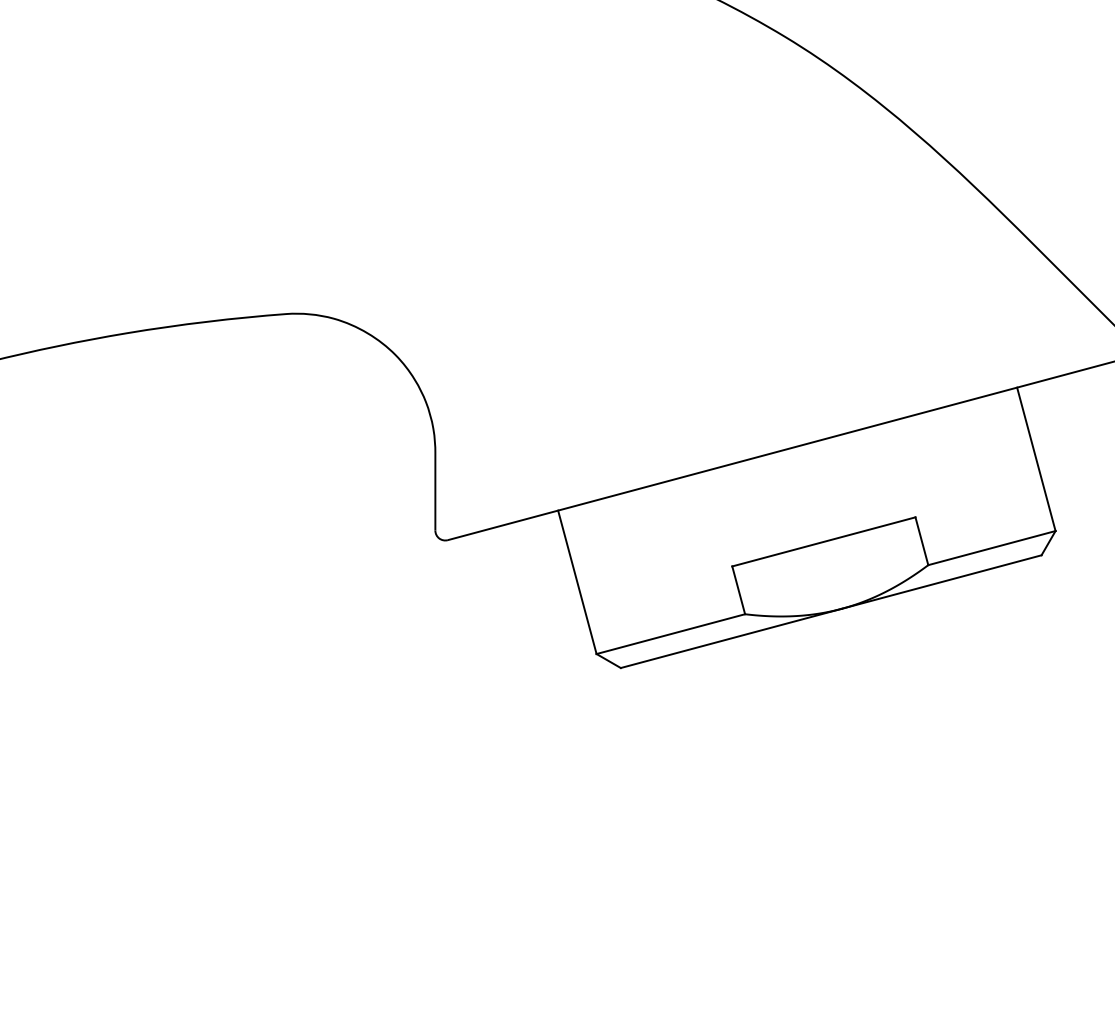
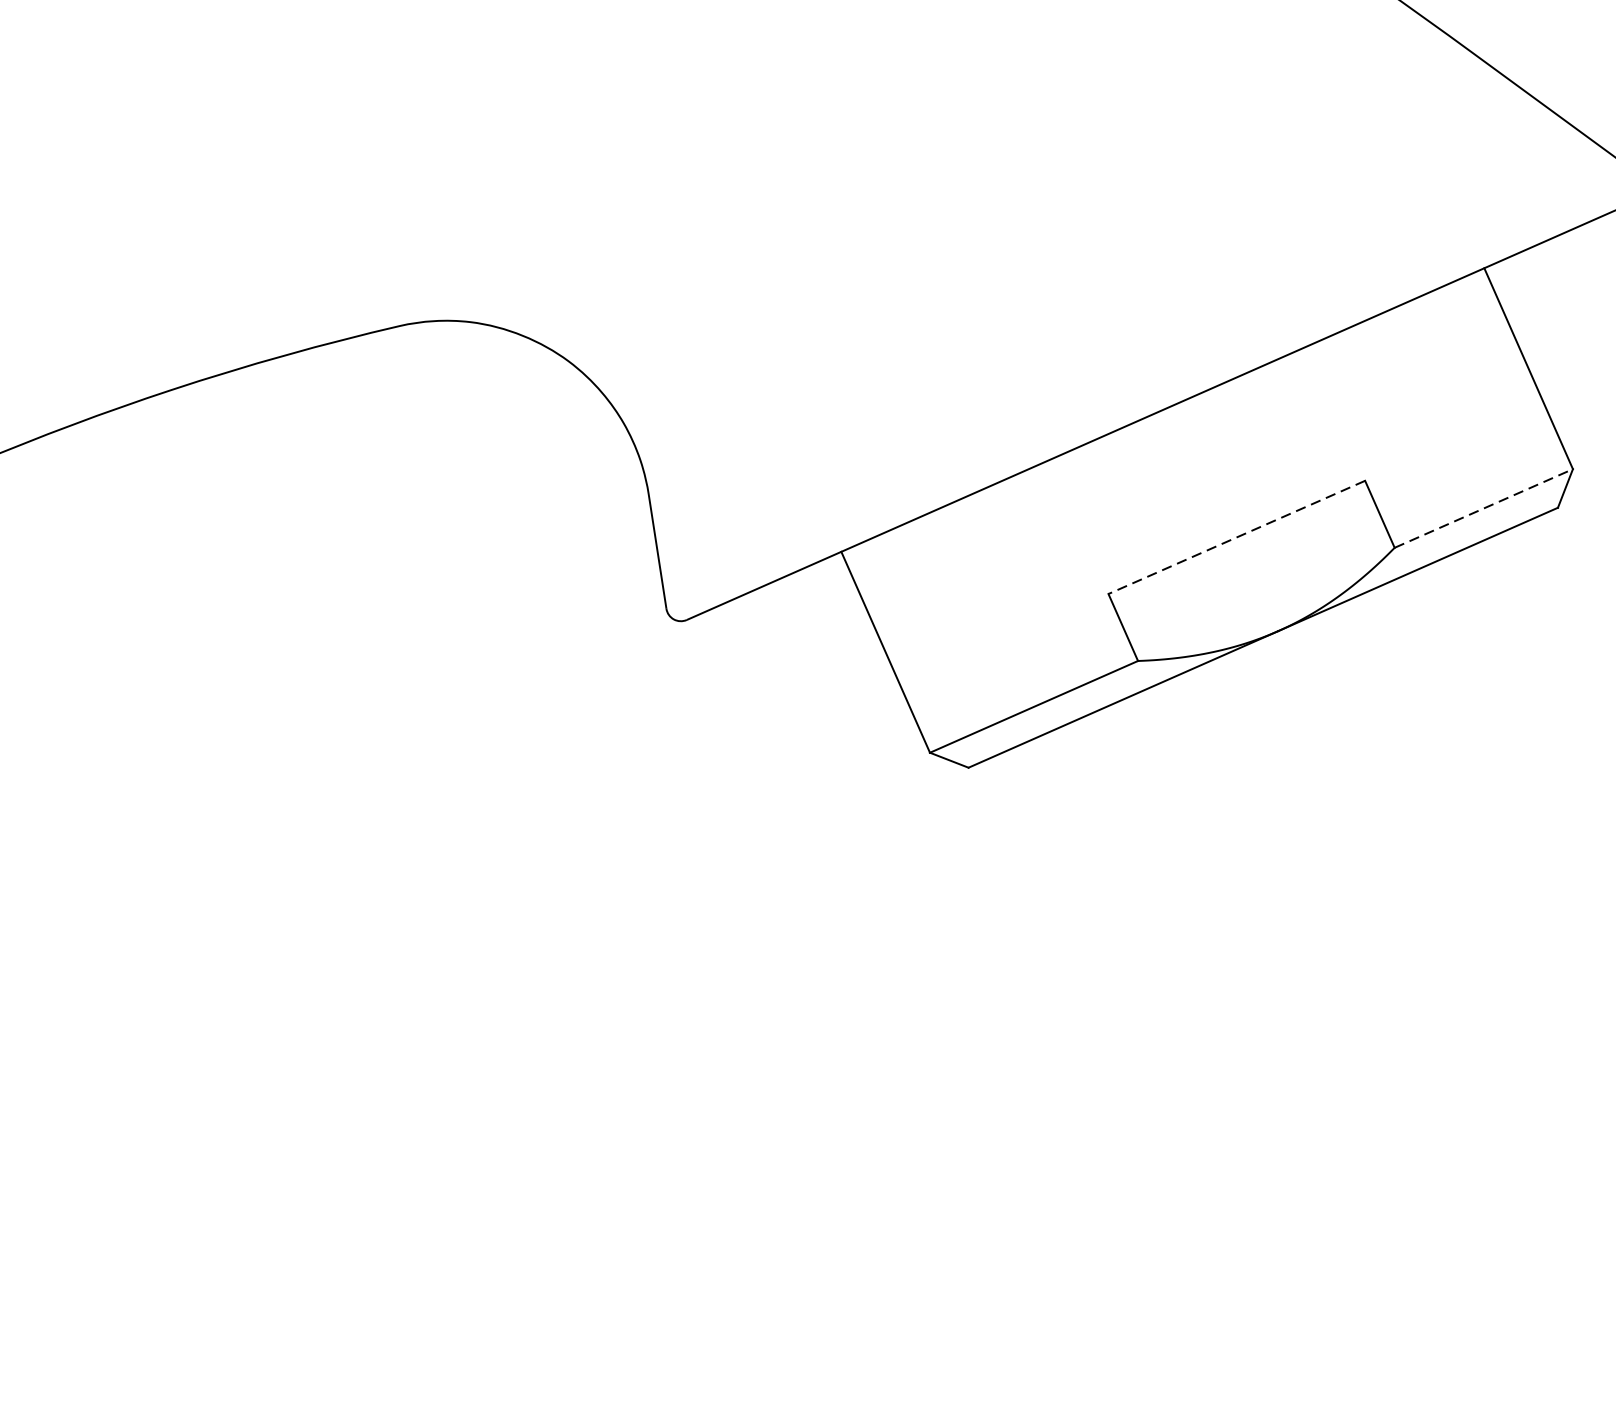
line: (823, 541) -> (1236, 536), solid -> dashed
line: (991, 548) -> (1483, 509), solid -> dashed

